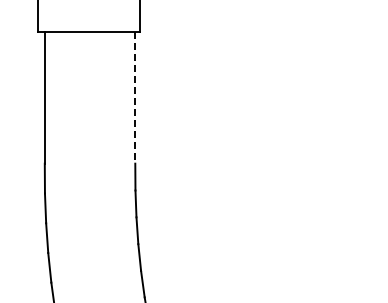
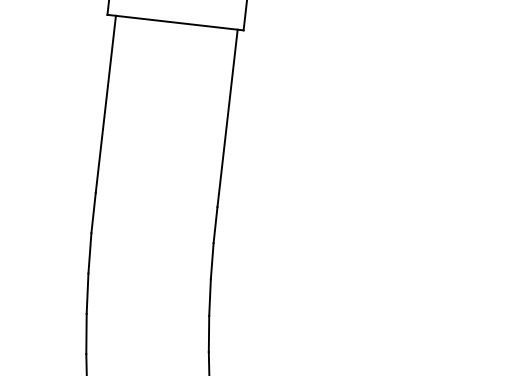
line: (135, 97) -> (227, 118), dashed -> solid

